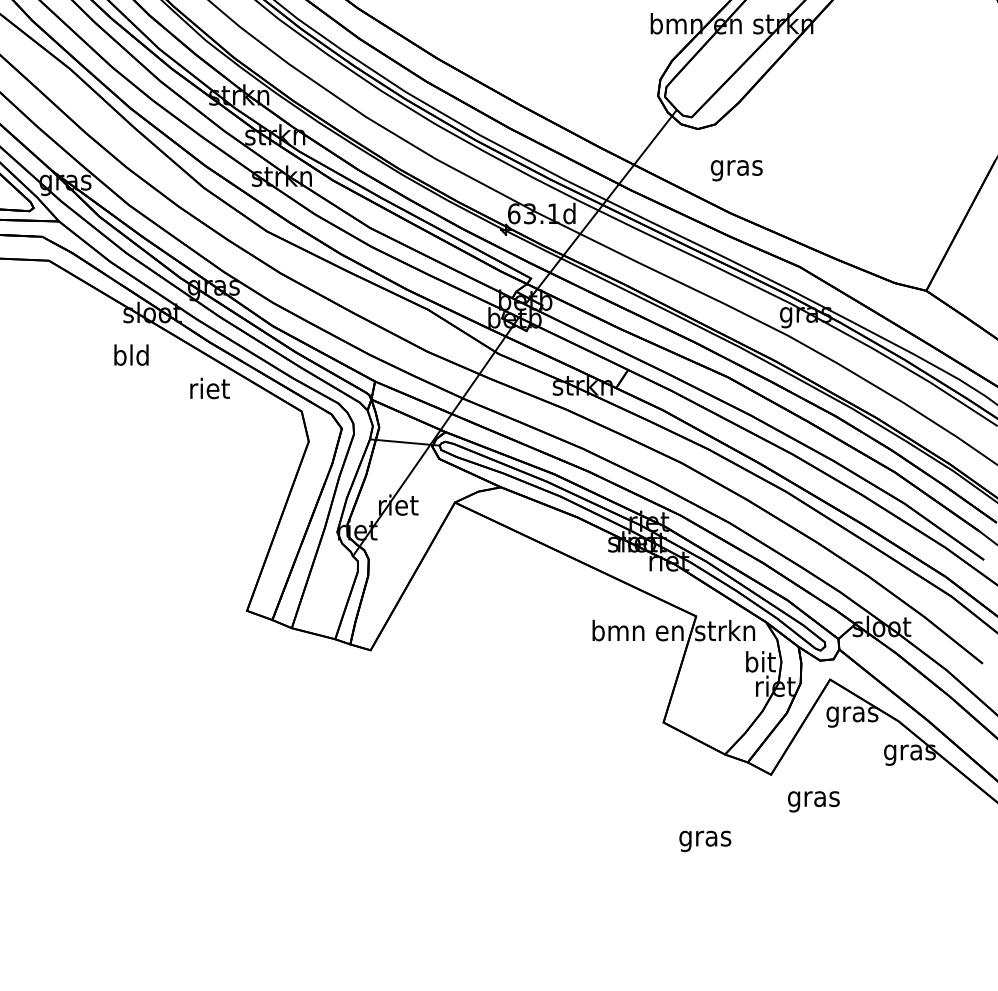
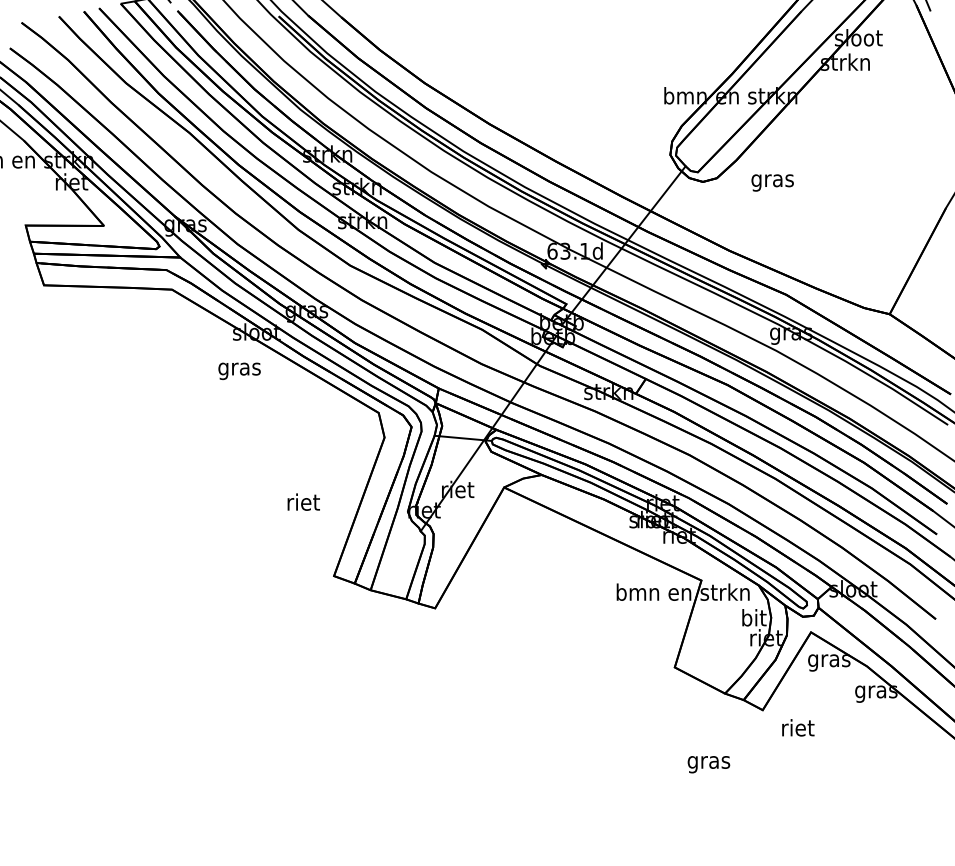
text: (736, 170) -> (772, 182), moved
text: (131, 358) -> (239, 369), bld -> gras
text: (209, 387) -> (303, 501), moved
text: (813, 798) -> (797, 729), gras -> riet

